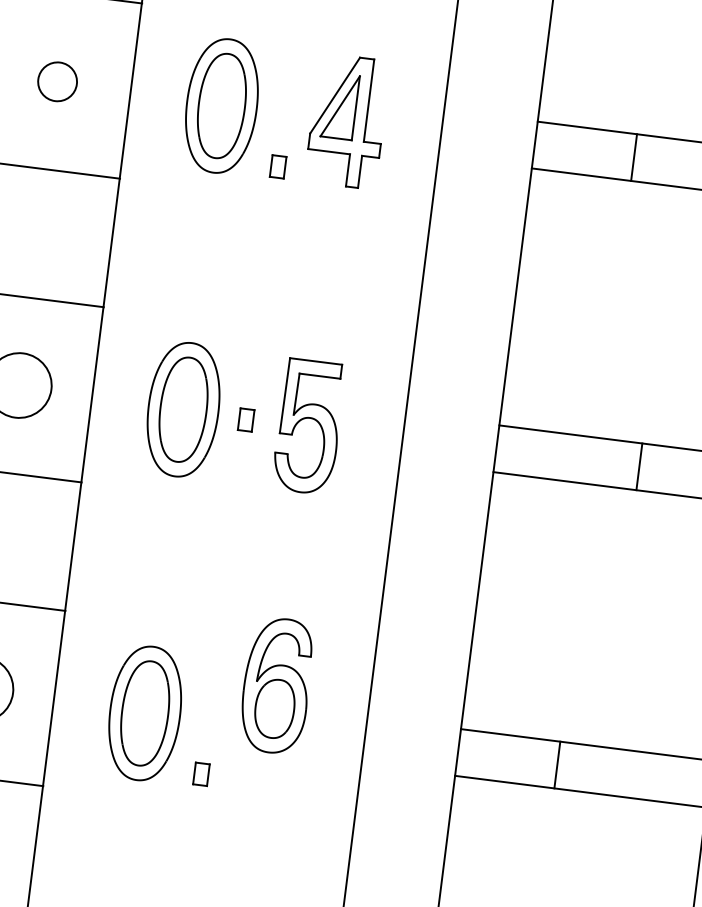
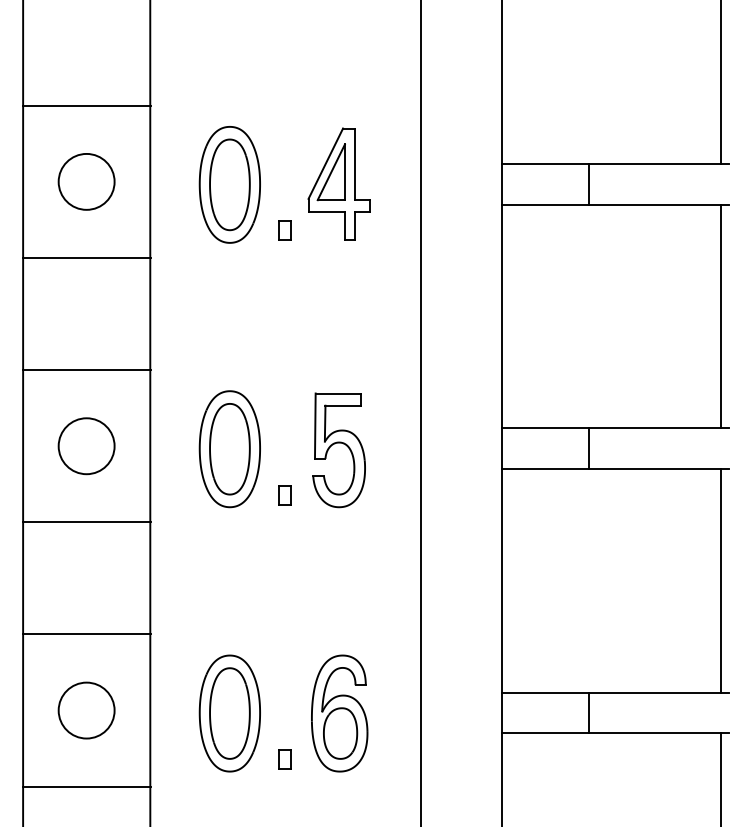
circle: (57, 81) -> (86, 181), size x1.67
part: (245, 420) -> (284, 495), moved
line: (639, 466) -> (588, 448), moved
part: (276, 685) -> (339, 713), moved

